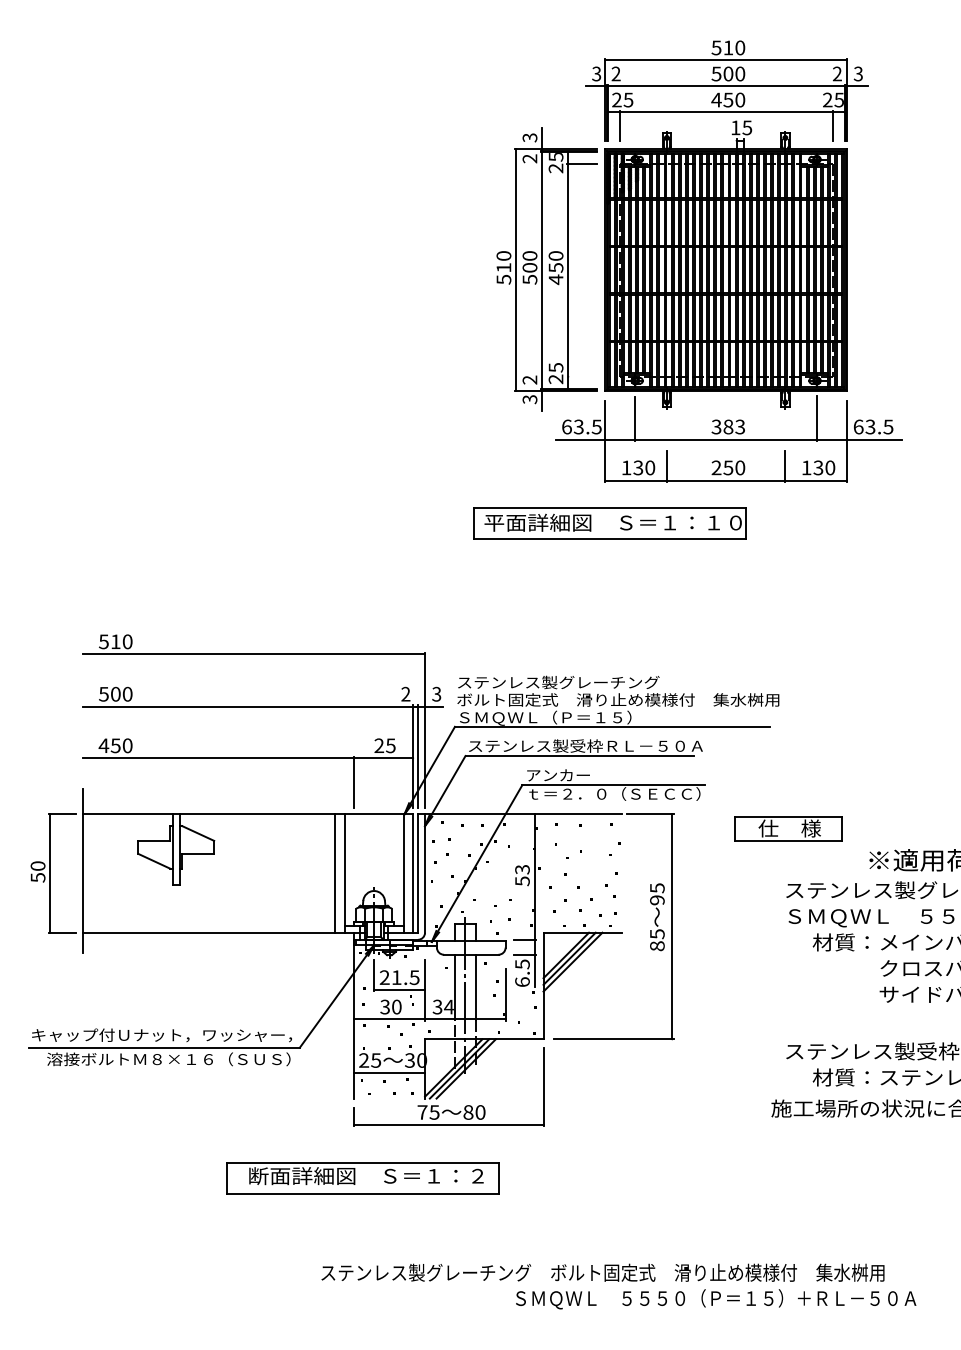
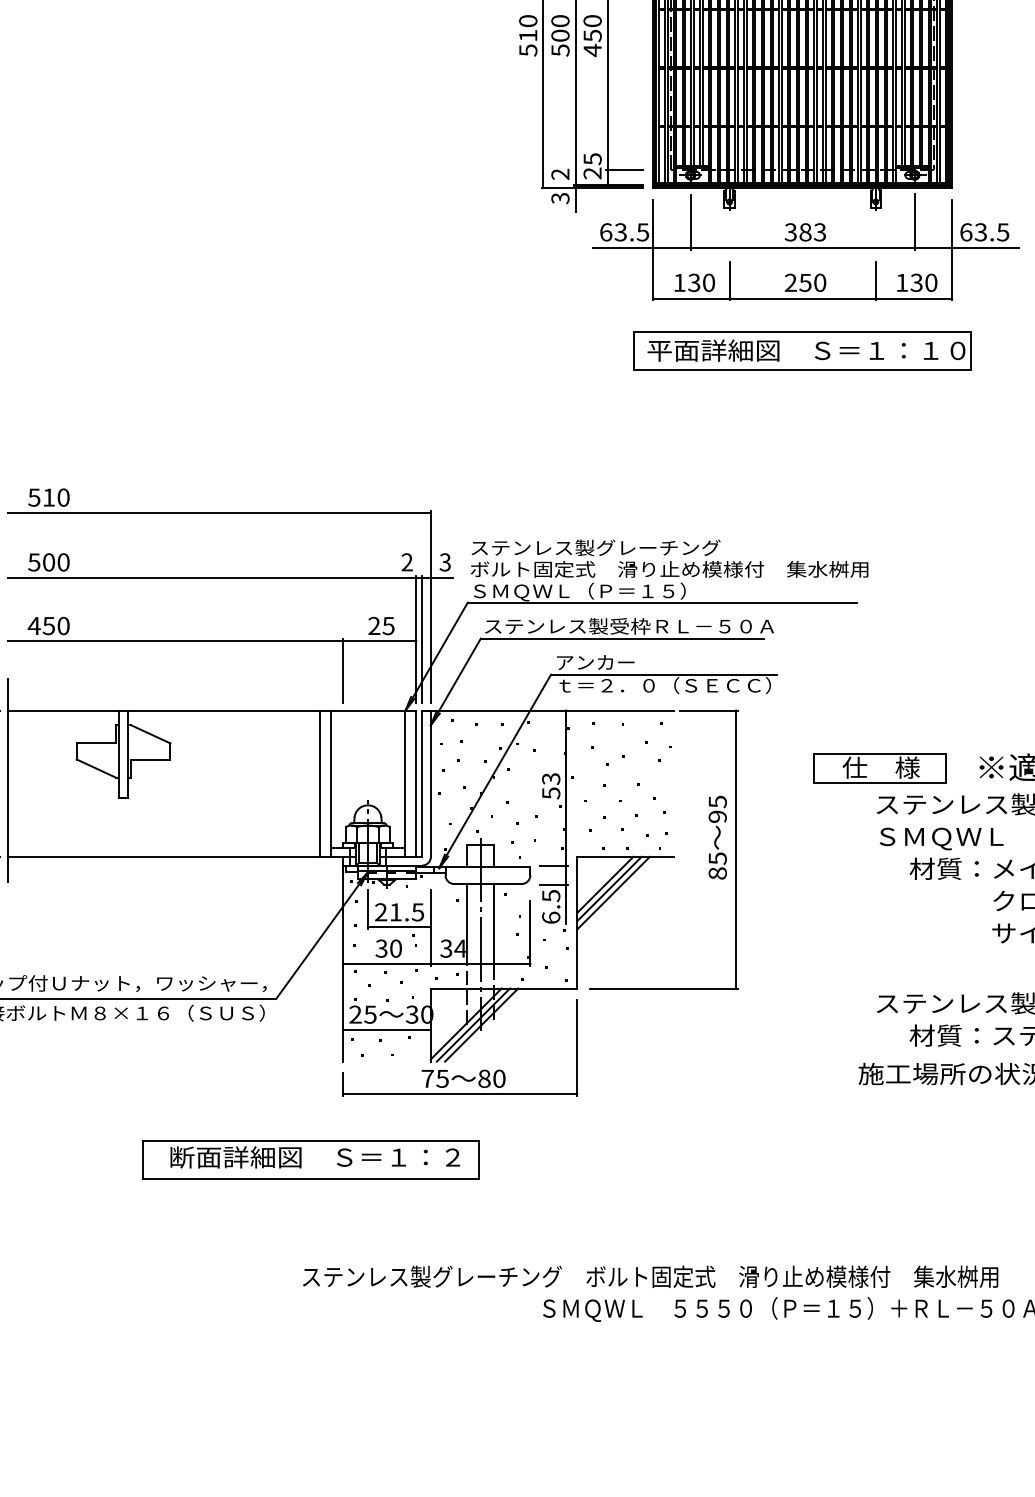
line: (581, 376) -> (624, 169), added
part: (609, 523) -> (801, 351), moved
part: (788, 828) -> (879, 767), moved
part: (362, 1178) -> (310, 1160), moved

